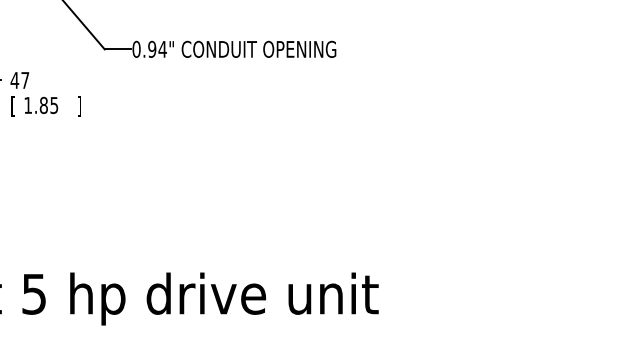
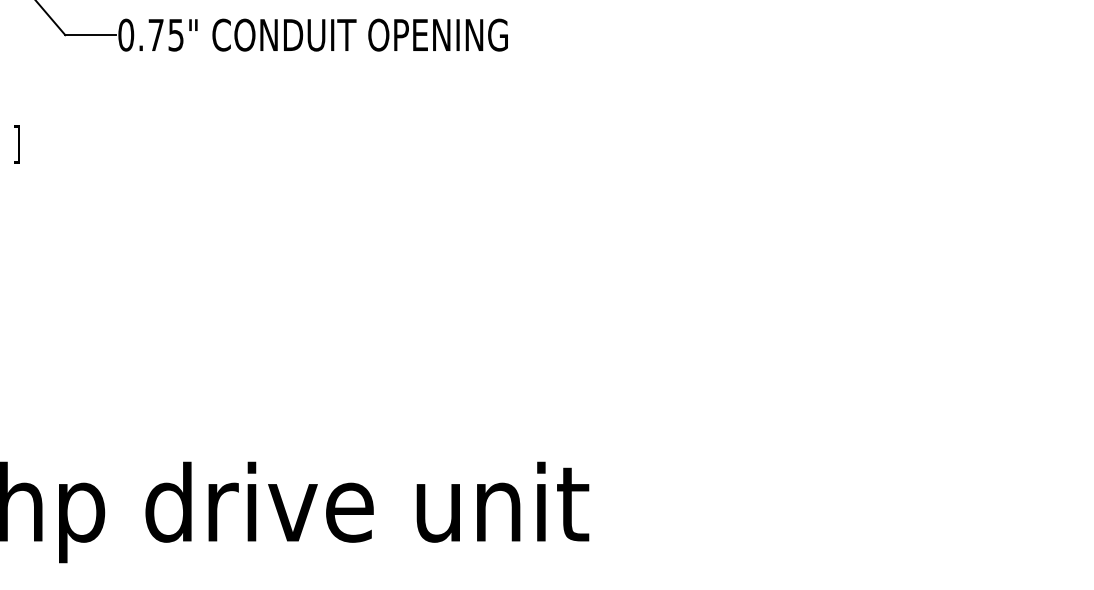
text: (157, 48) -> (166, 33), 0.94" -> 0.75"

